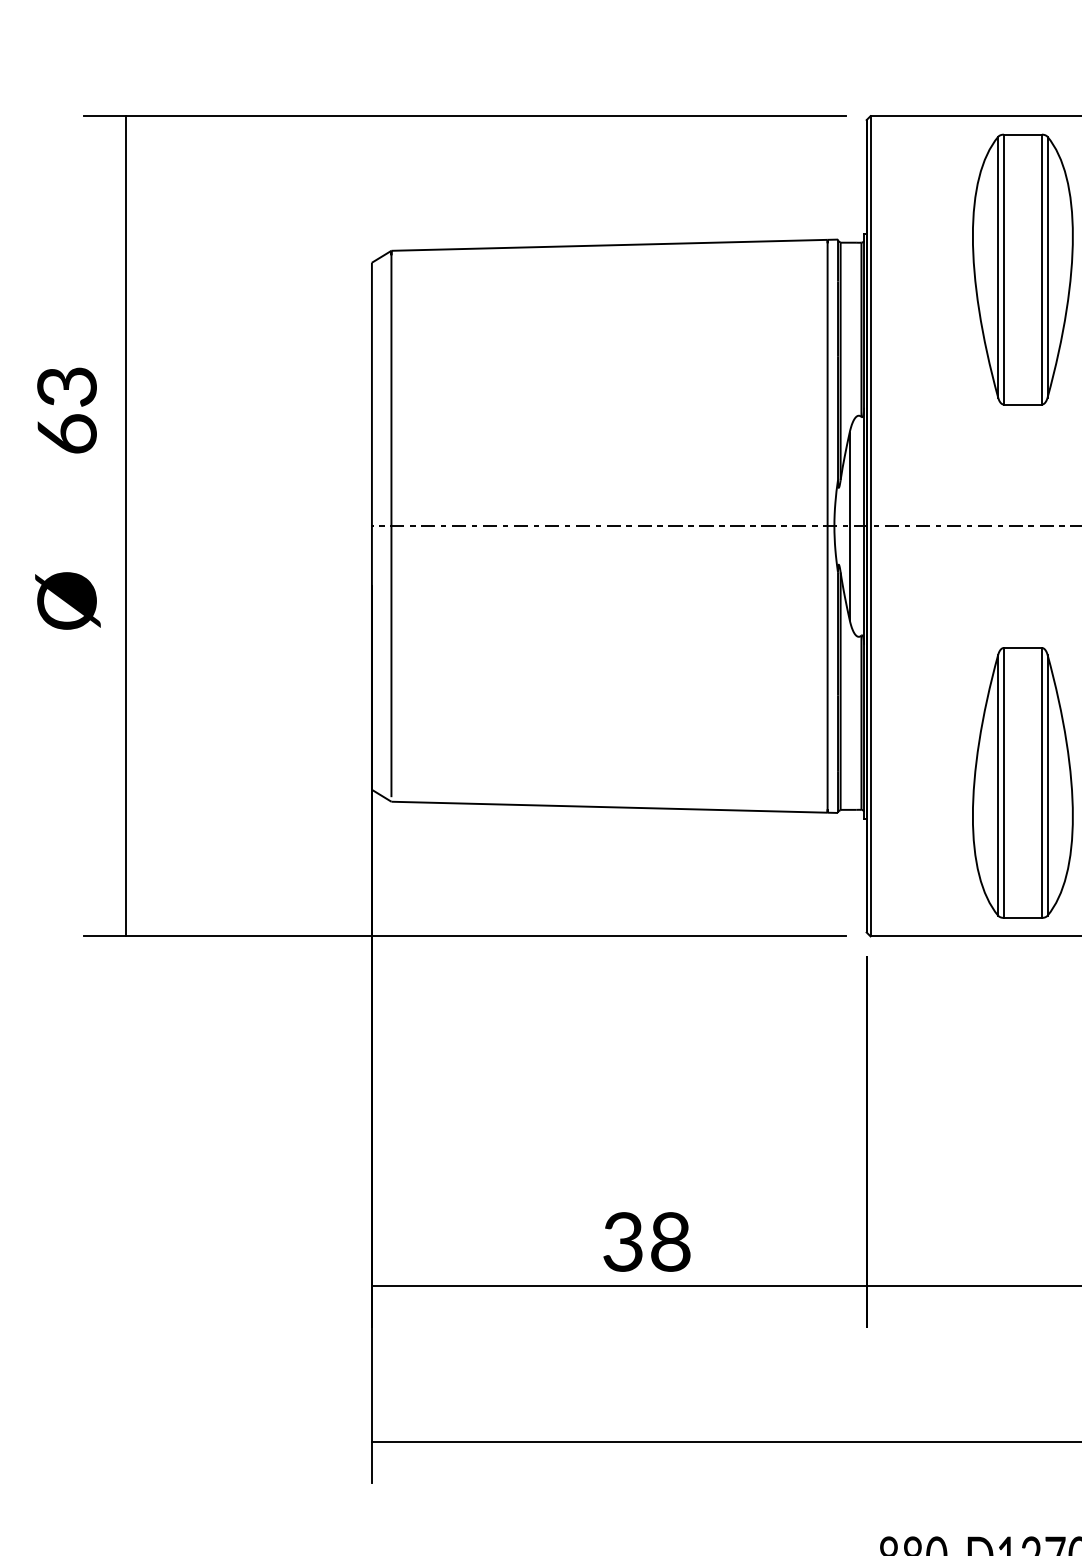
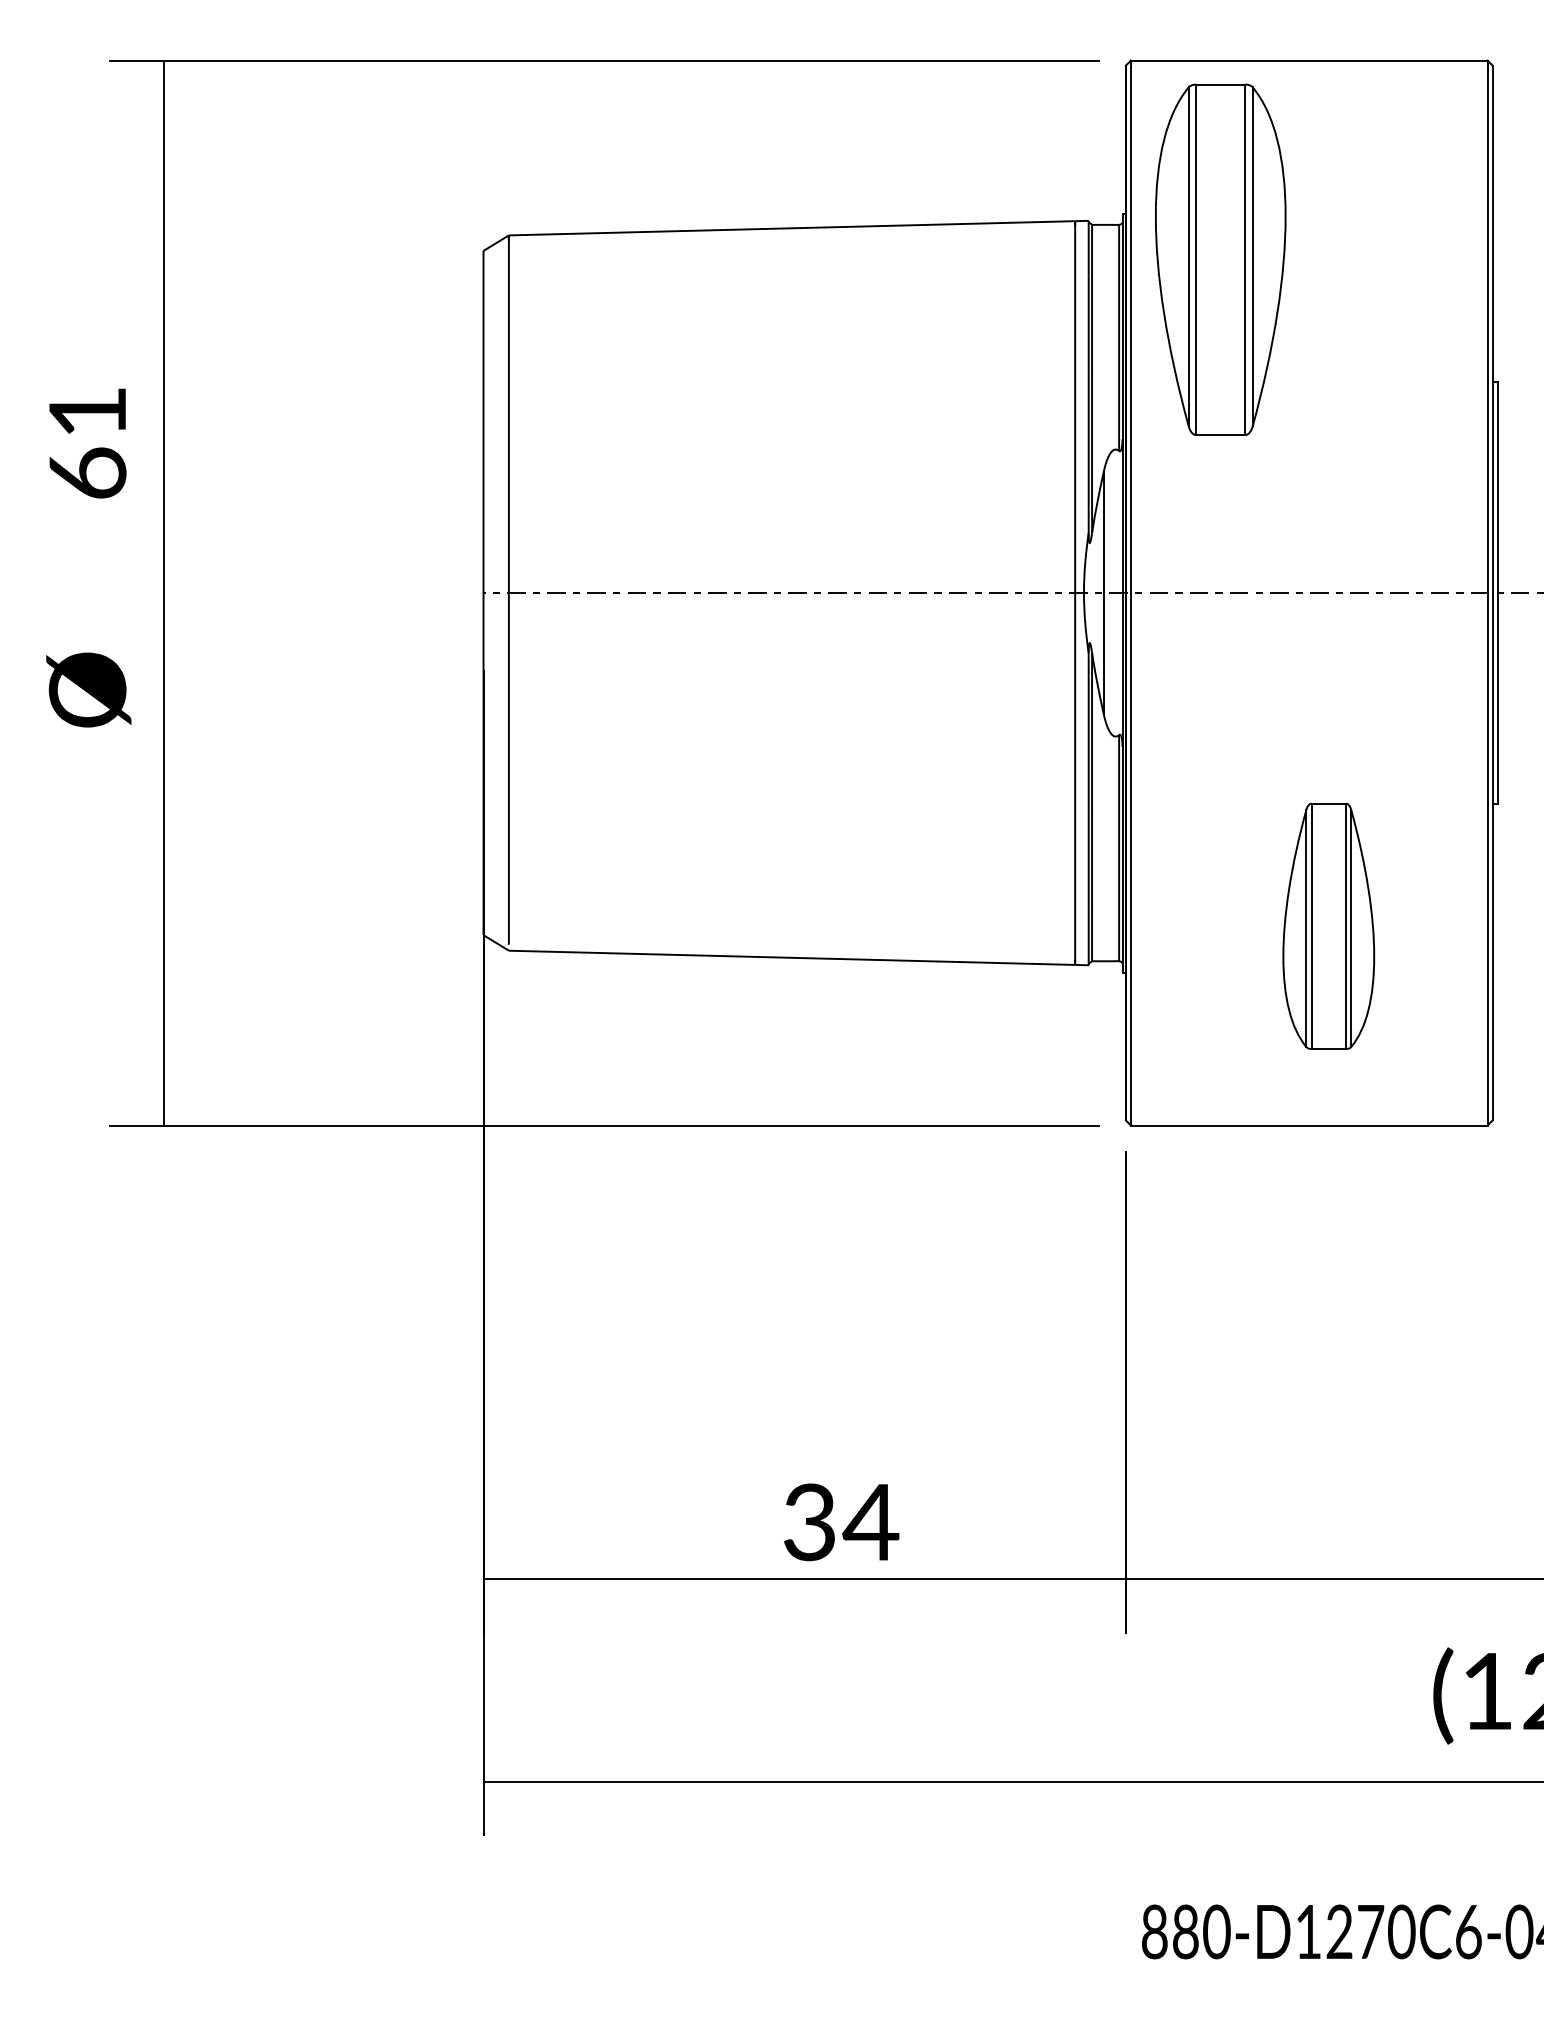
part: (1022, 269) -> (1220, 259), moved
text: (66, 387) -> (87, 412), 63 -> 61
part: (1022, 783) -> (1328, 926), size x0.7
text: (669, 1242) -> (870, 1522), 38 -> 34

